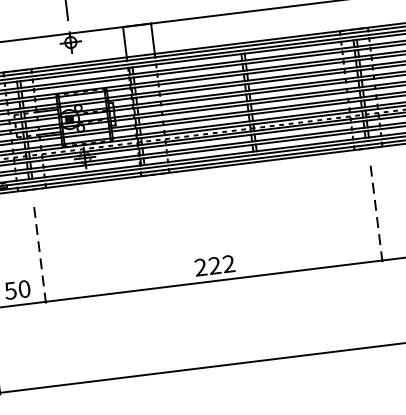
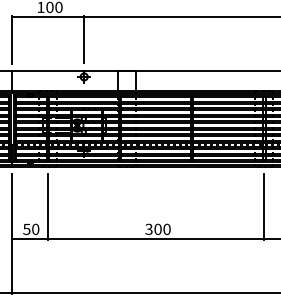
line: (376, 211) -> (264, 207), dashed -> solid
line: (40, 252) -> (48, 207), dashed -> solid
text: (213, 264) -> (157, 228), 222 -> 300

